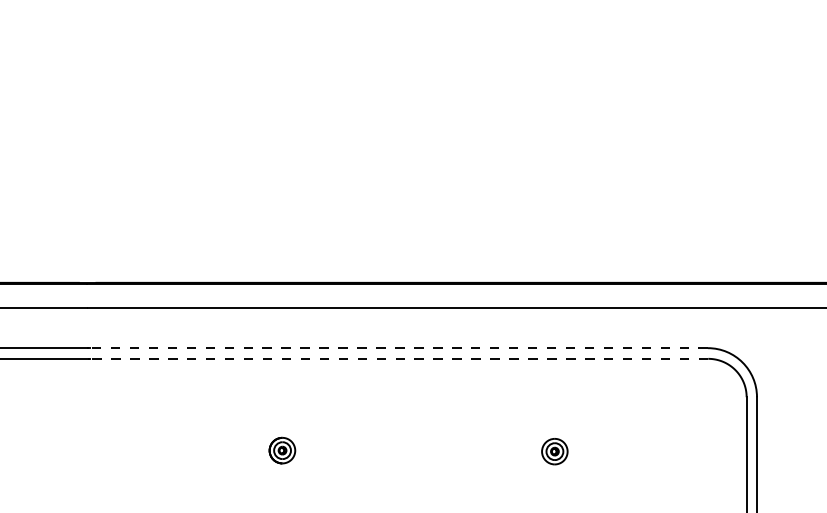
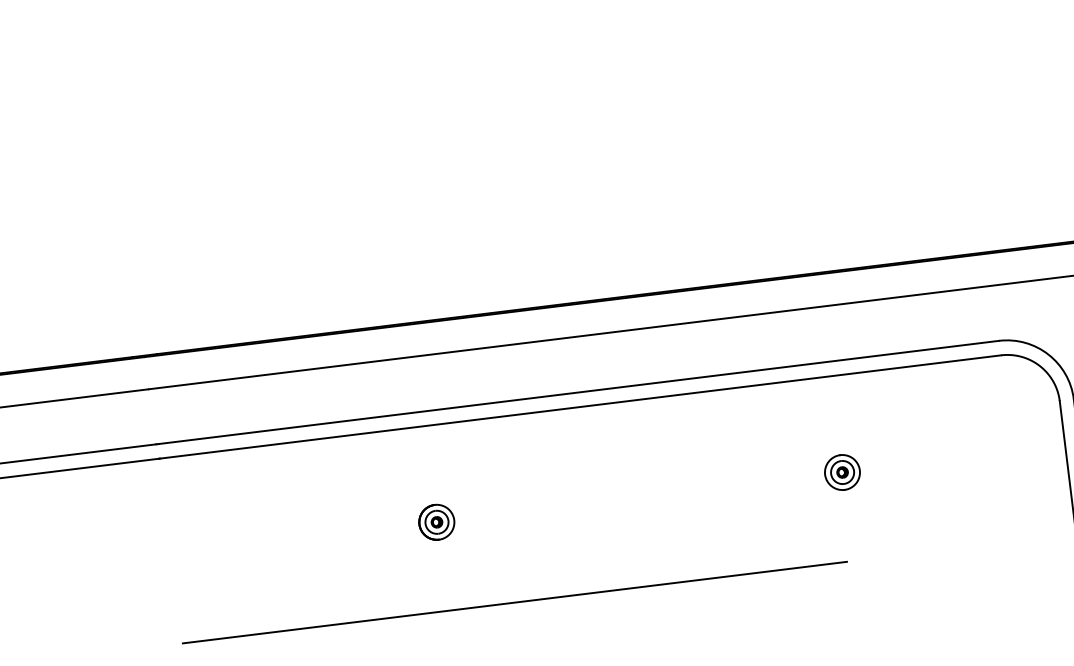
line: (399, 348) -> (579, 392), dashed -> solid
line: (398, 358) -> (580, 406), dashed -> solid
part: (282, 450) -> (436, 522), moved
part: (554, 451) -> (841, 472), moved
line: (333, 494) -> (514, 602), added

